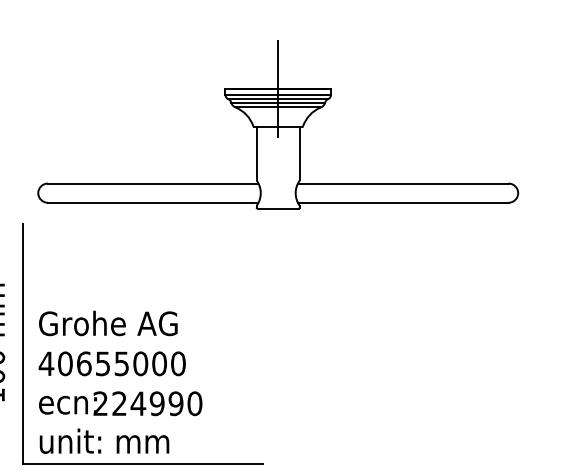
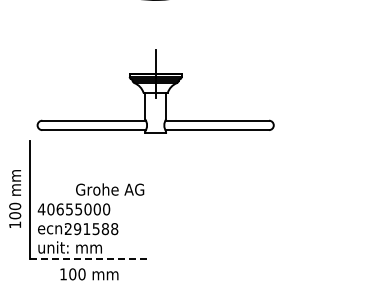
text: (109, 323) -> (110, 189), moved
text: (157, 404) -> (96, 229), 224990 -> 291588
line: (143, 463) -> (89, 258), solid -> dashed

